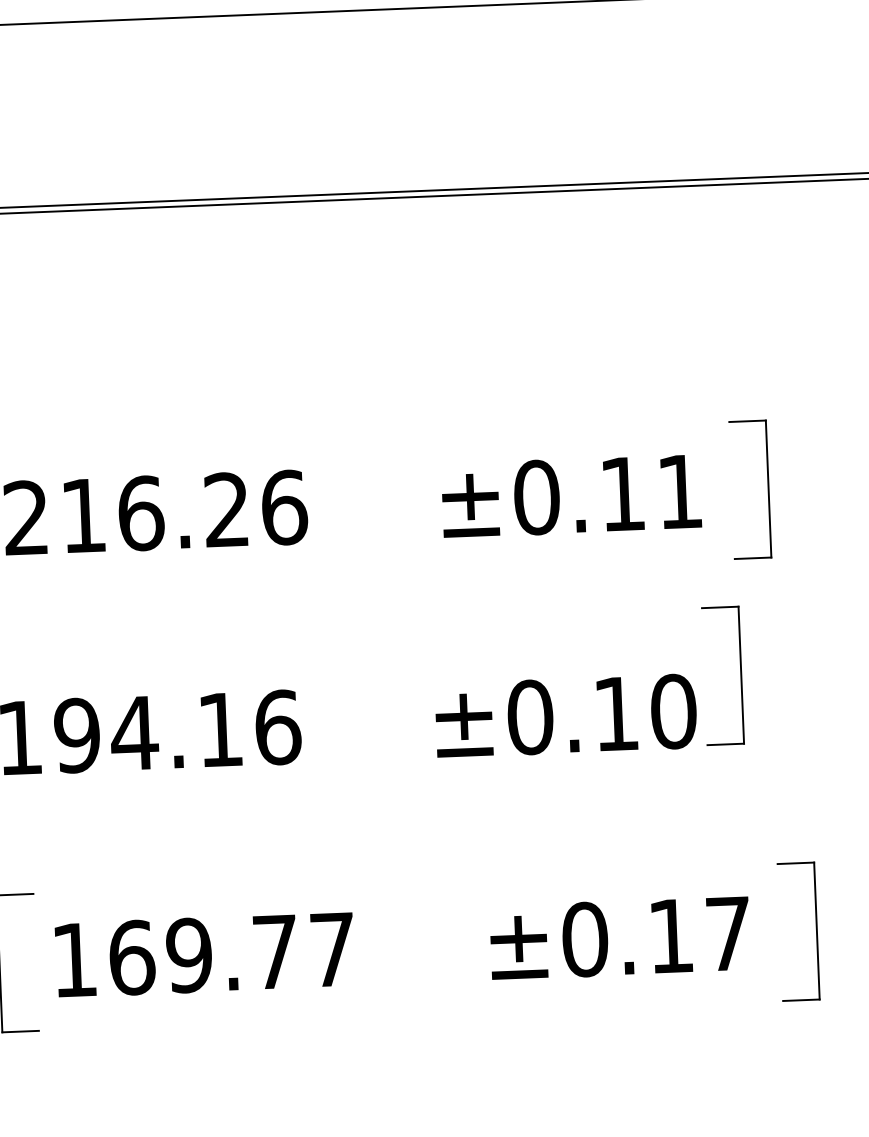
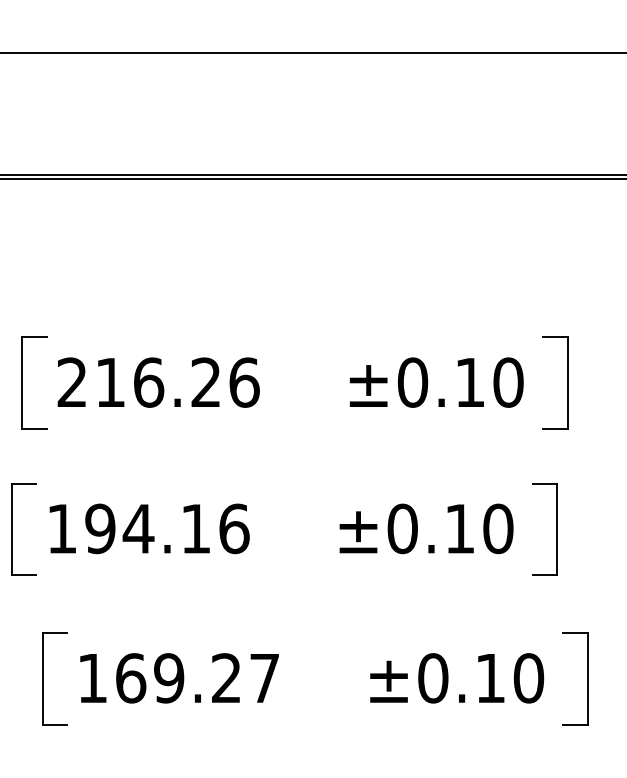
text: (680, 491) -> (508, 382), ±0.11 -> ±0.10
part: (740, 675) -> (556, 529), moved
text: (727, 934) -> (528, 678), ±0.17 -> ±0.10
text: (275, 950) -> (226, 677), 169.77 -> 169.27

